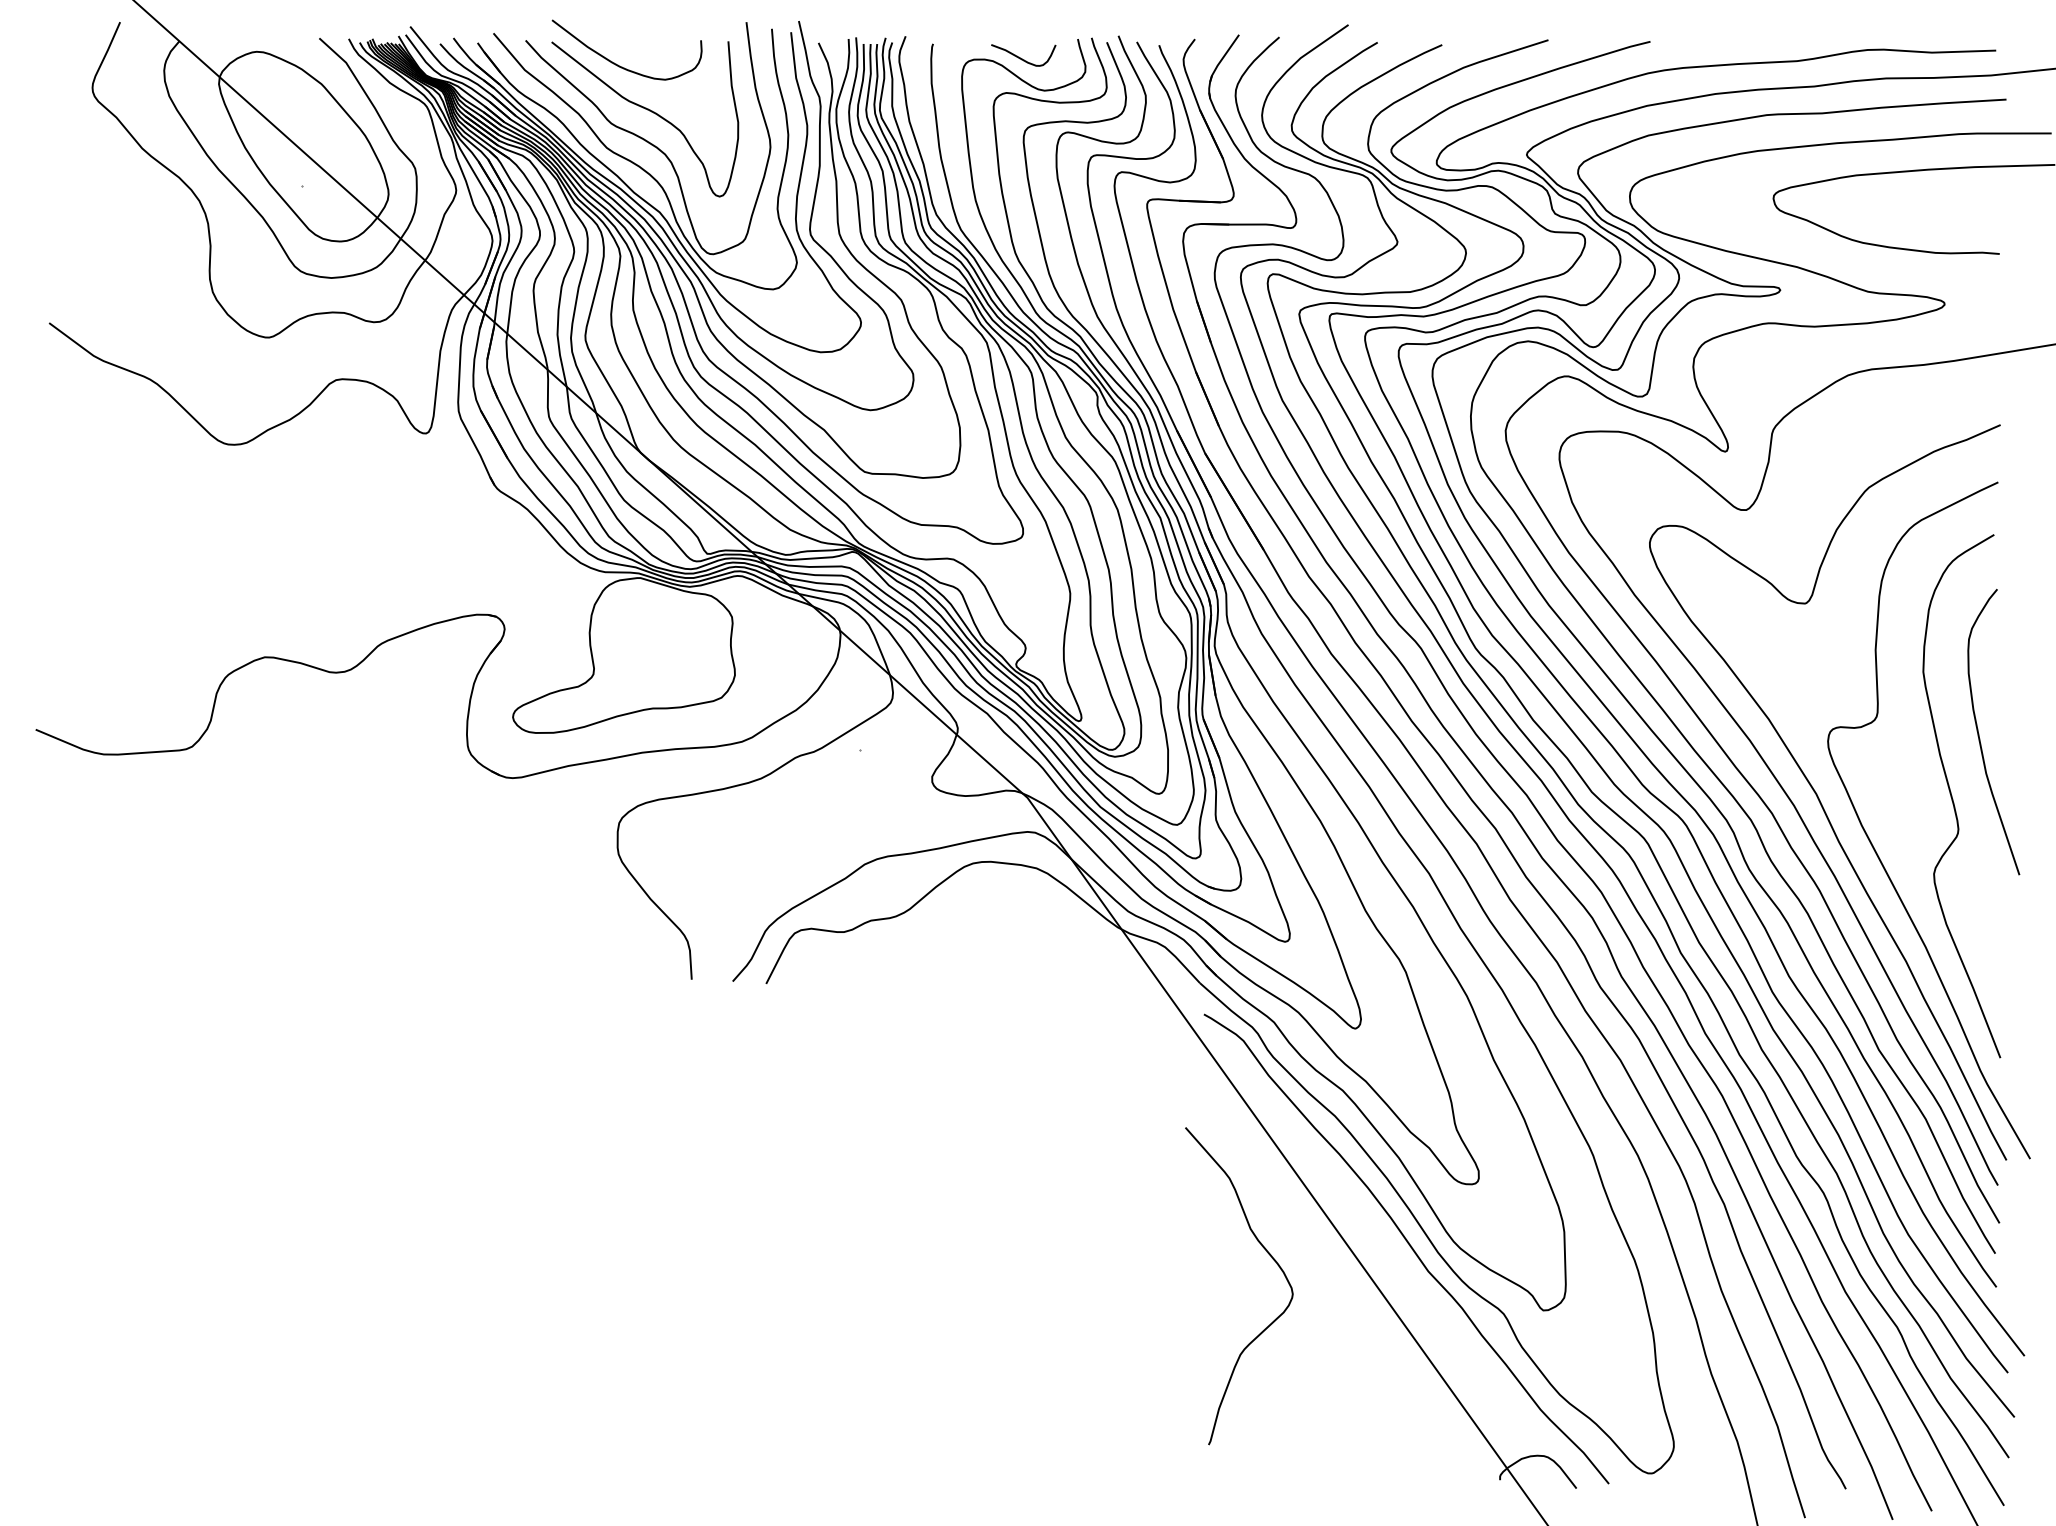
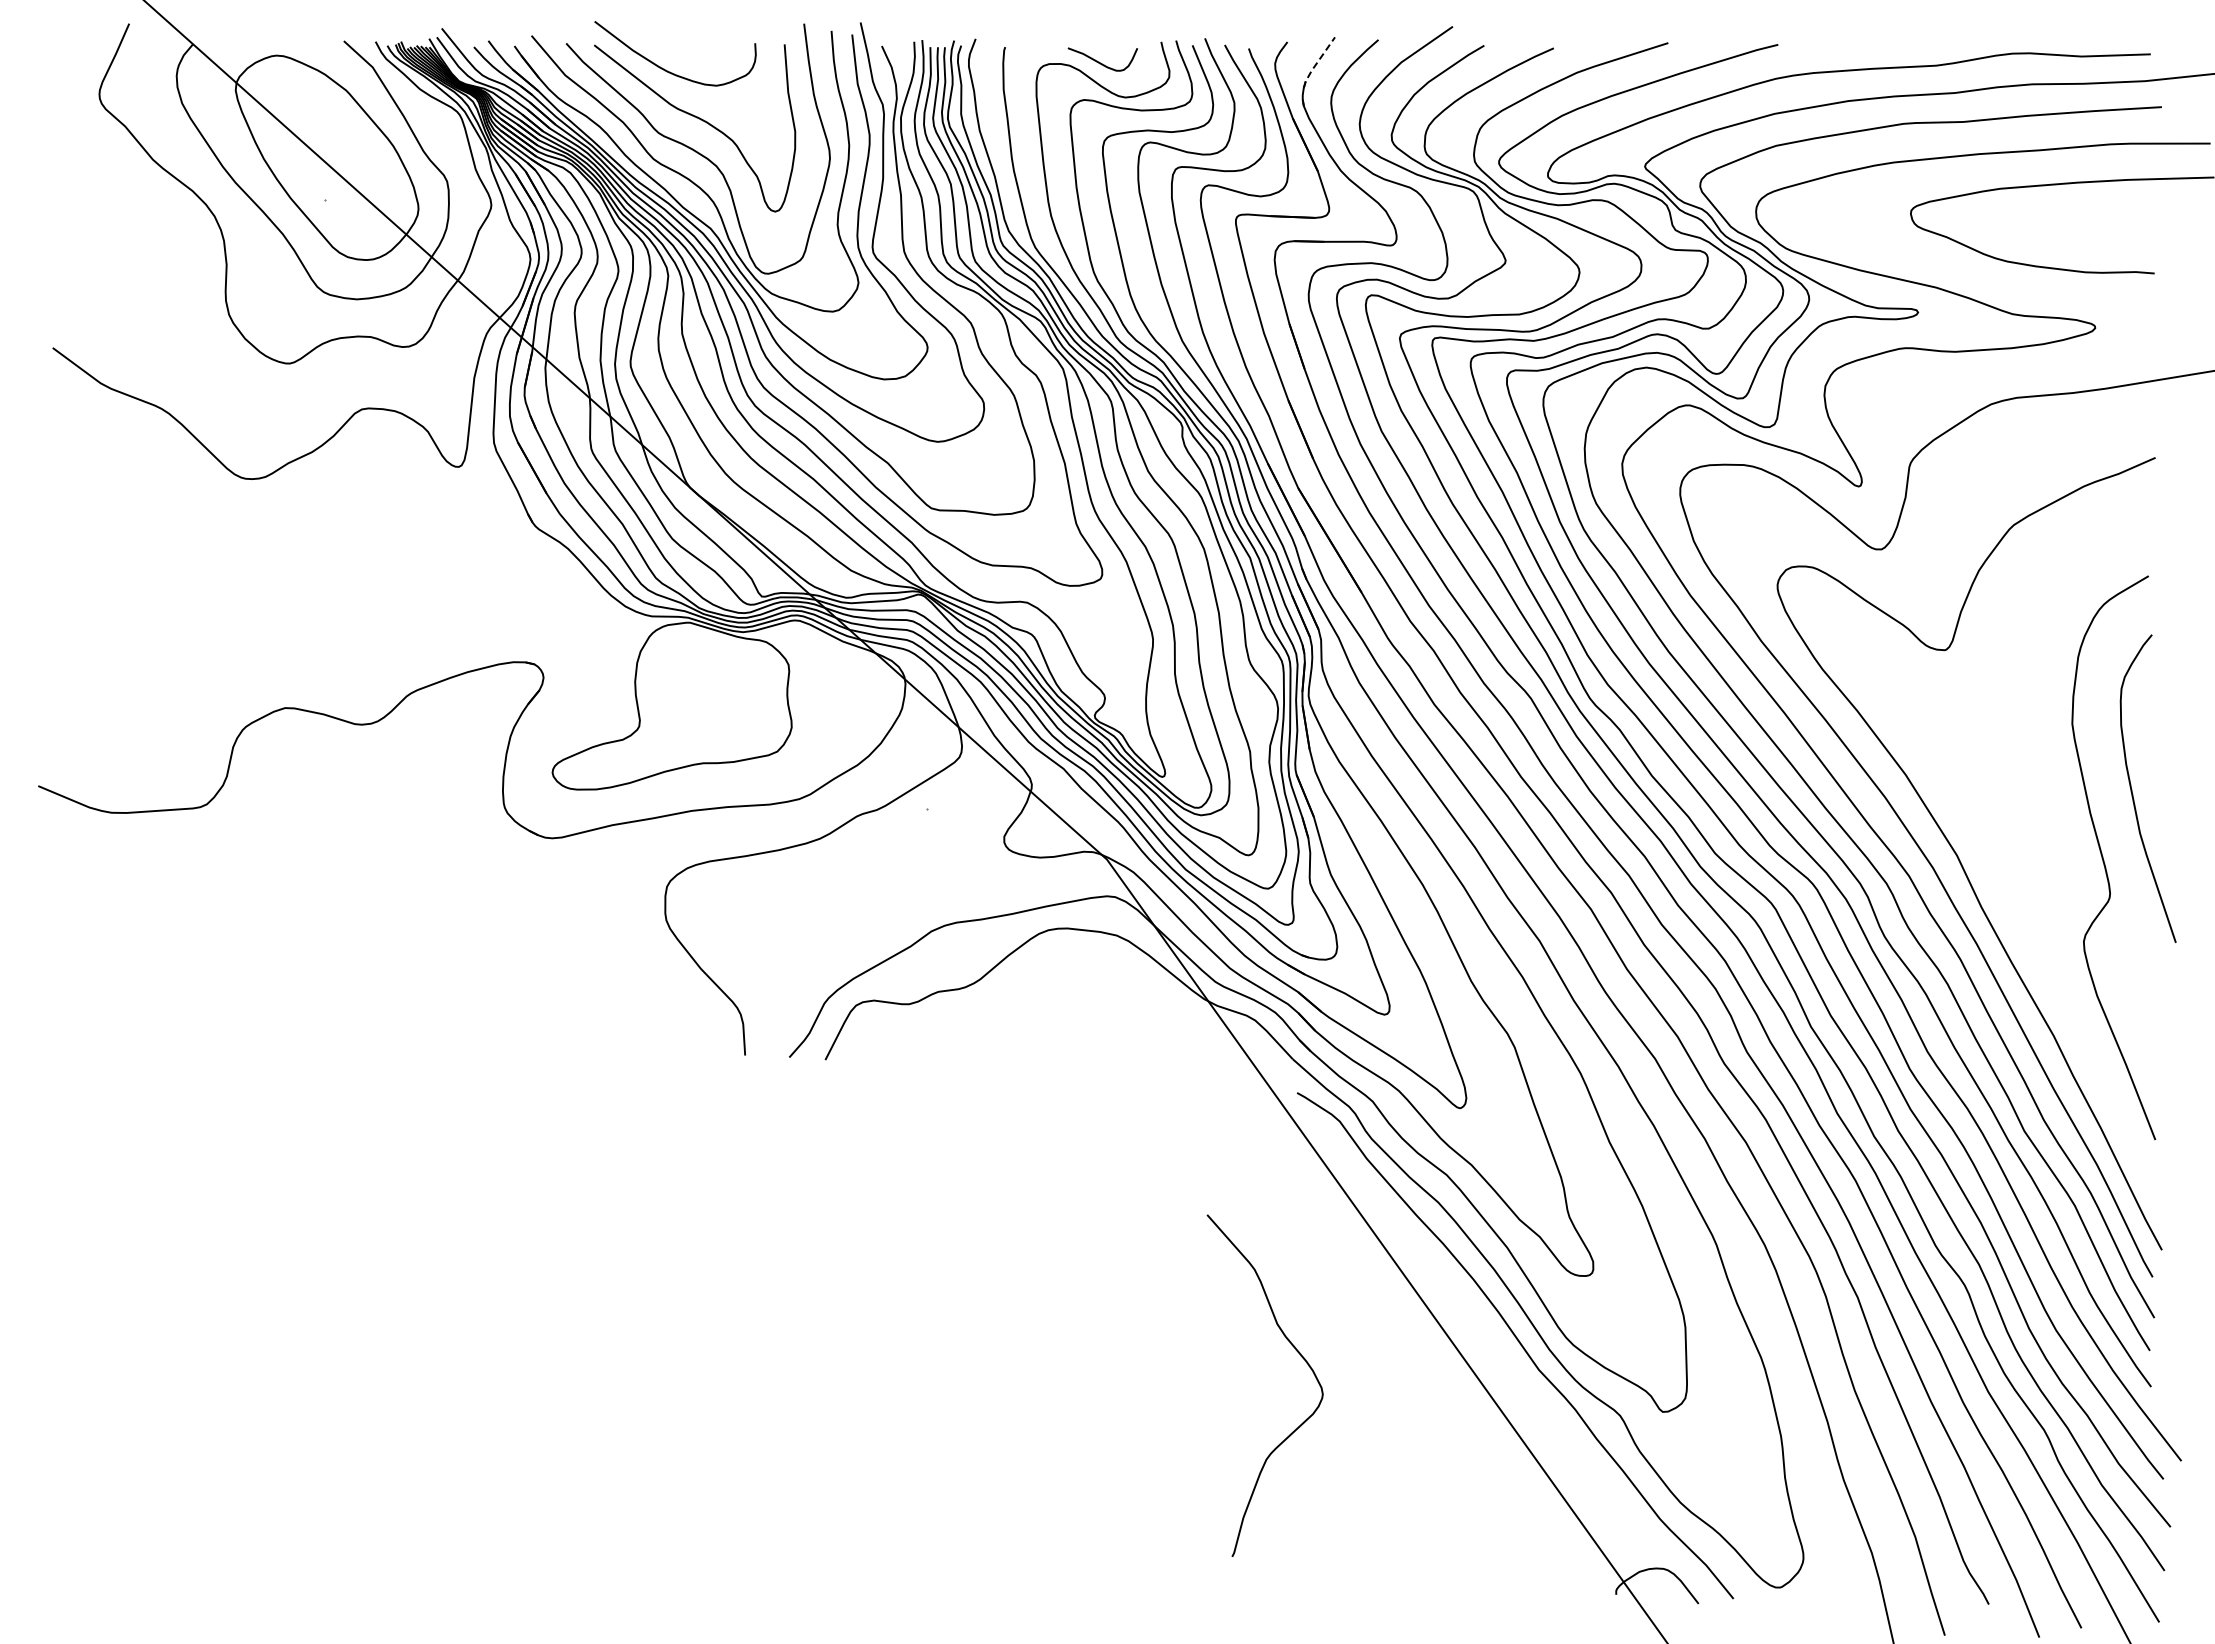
line: (1222, 58) -> (1317, 62), solid -> dashed
curve: (1874, 846) -> (2019, 912), removed
curve: (1272, 1259) -> (1301, 1357), moved

